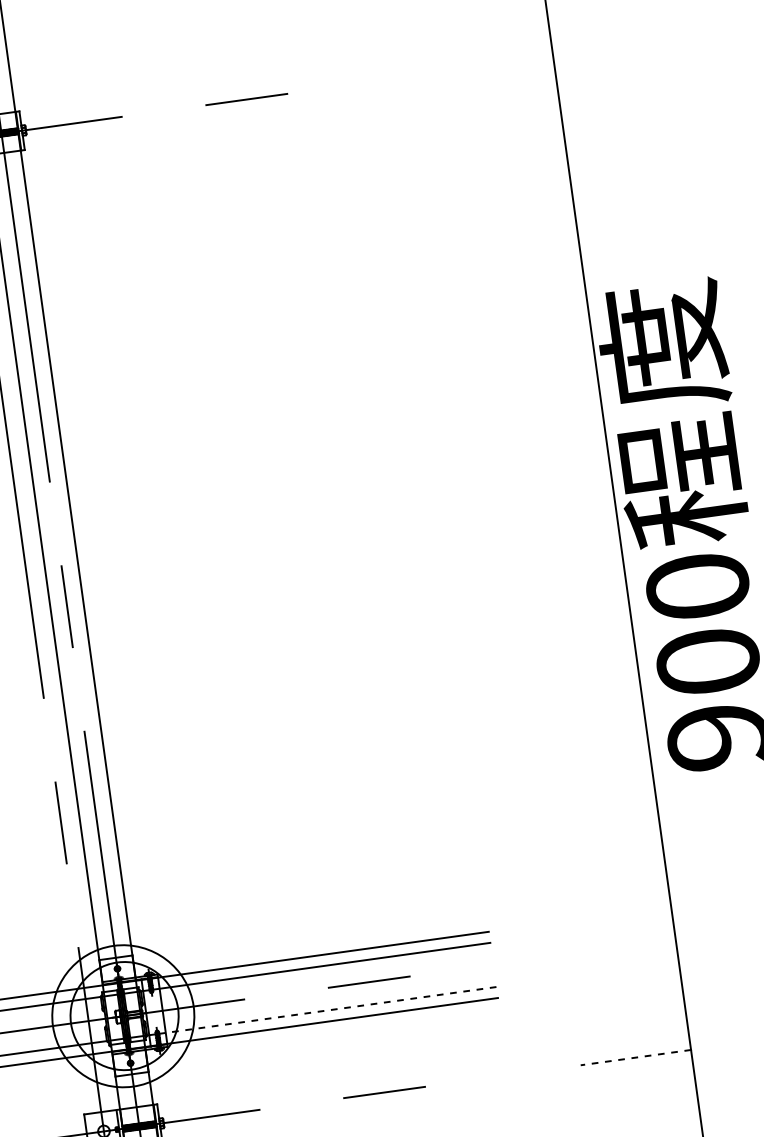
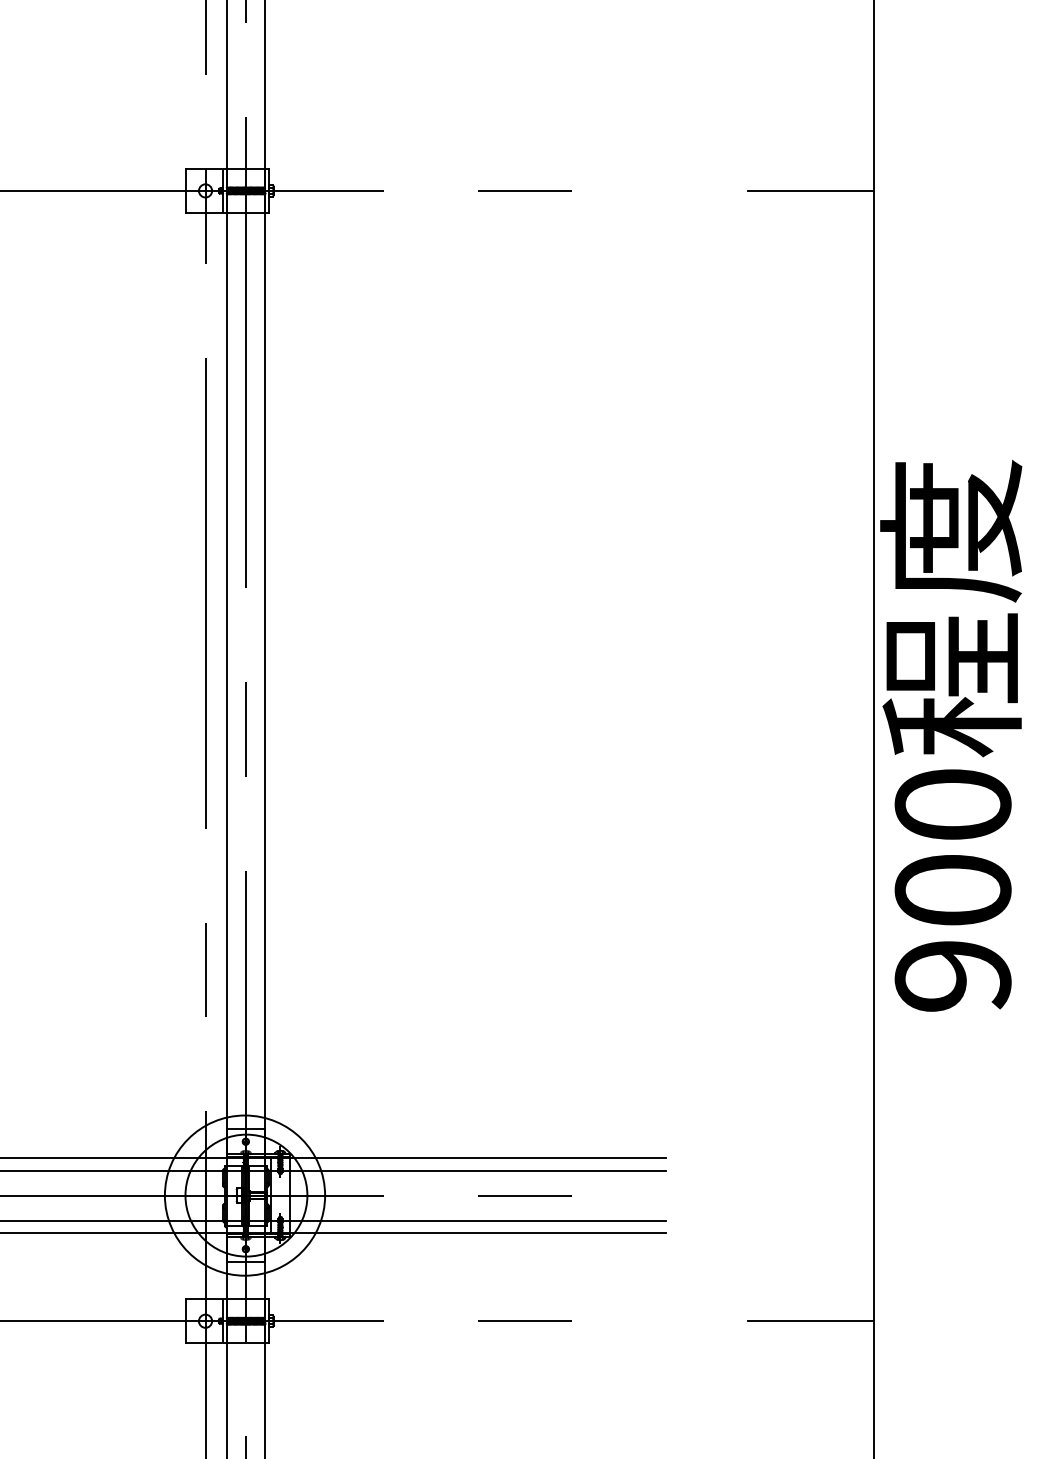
line: (497, 64) -> (810, 190), added
line: (330, 1009) -> (477, 1220), dashed -> solid
line: (636, 1057) -> (811, 1321), dashed -> solid

